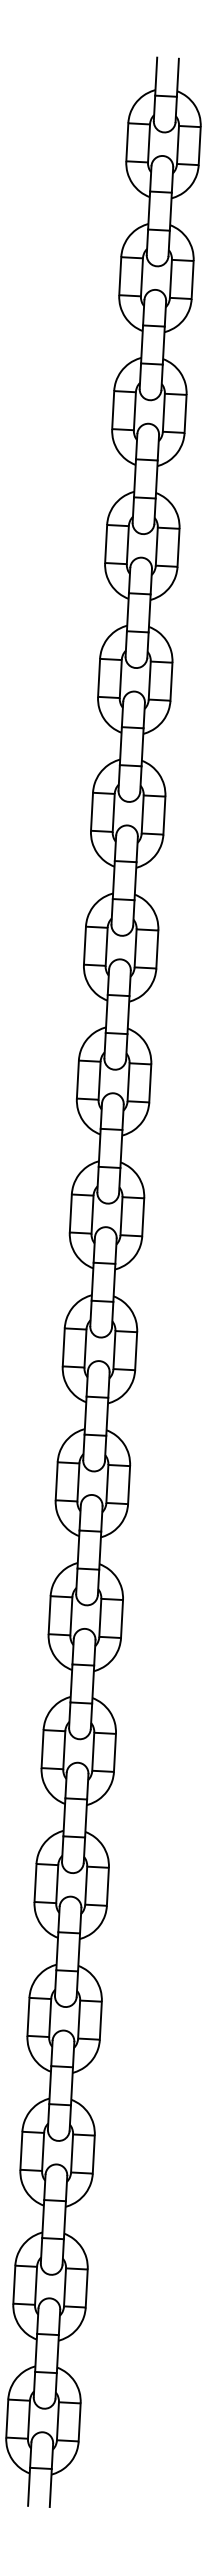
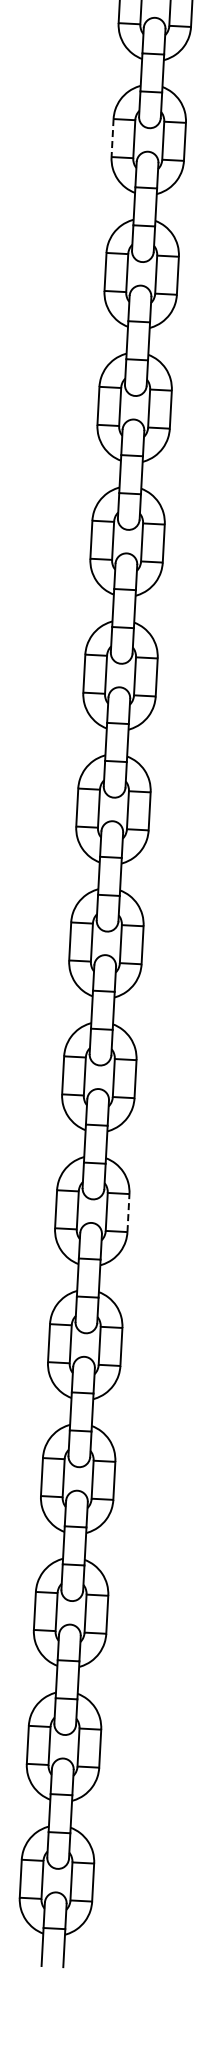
line: (99, 678) -> (113, 138), solid -> dashed
line: (114, 1752) -> (128, 1212), solid -> dashed

